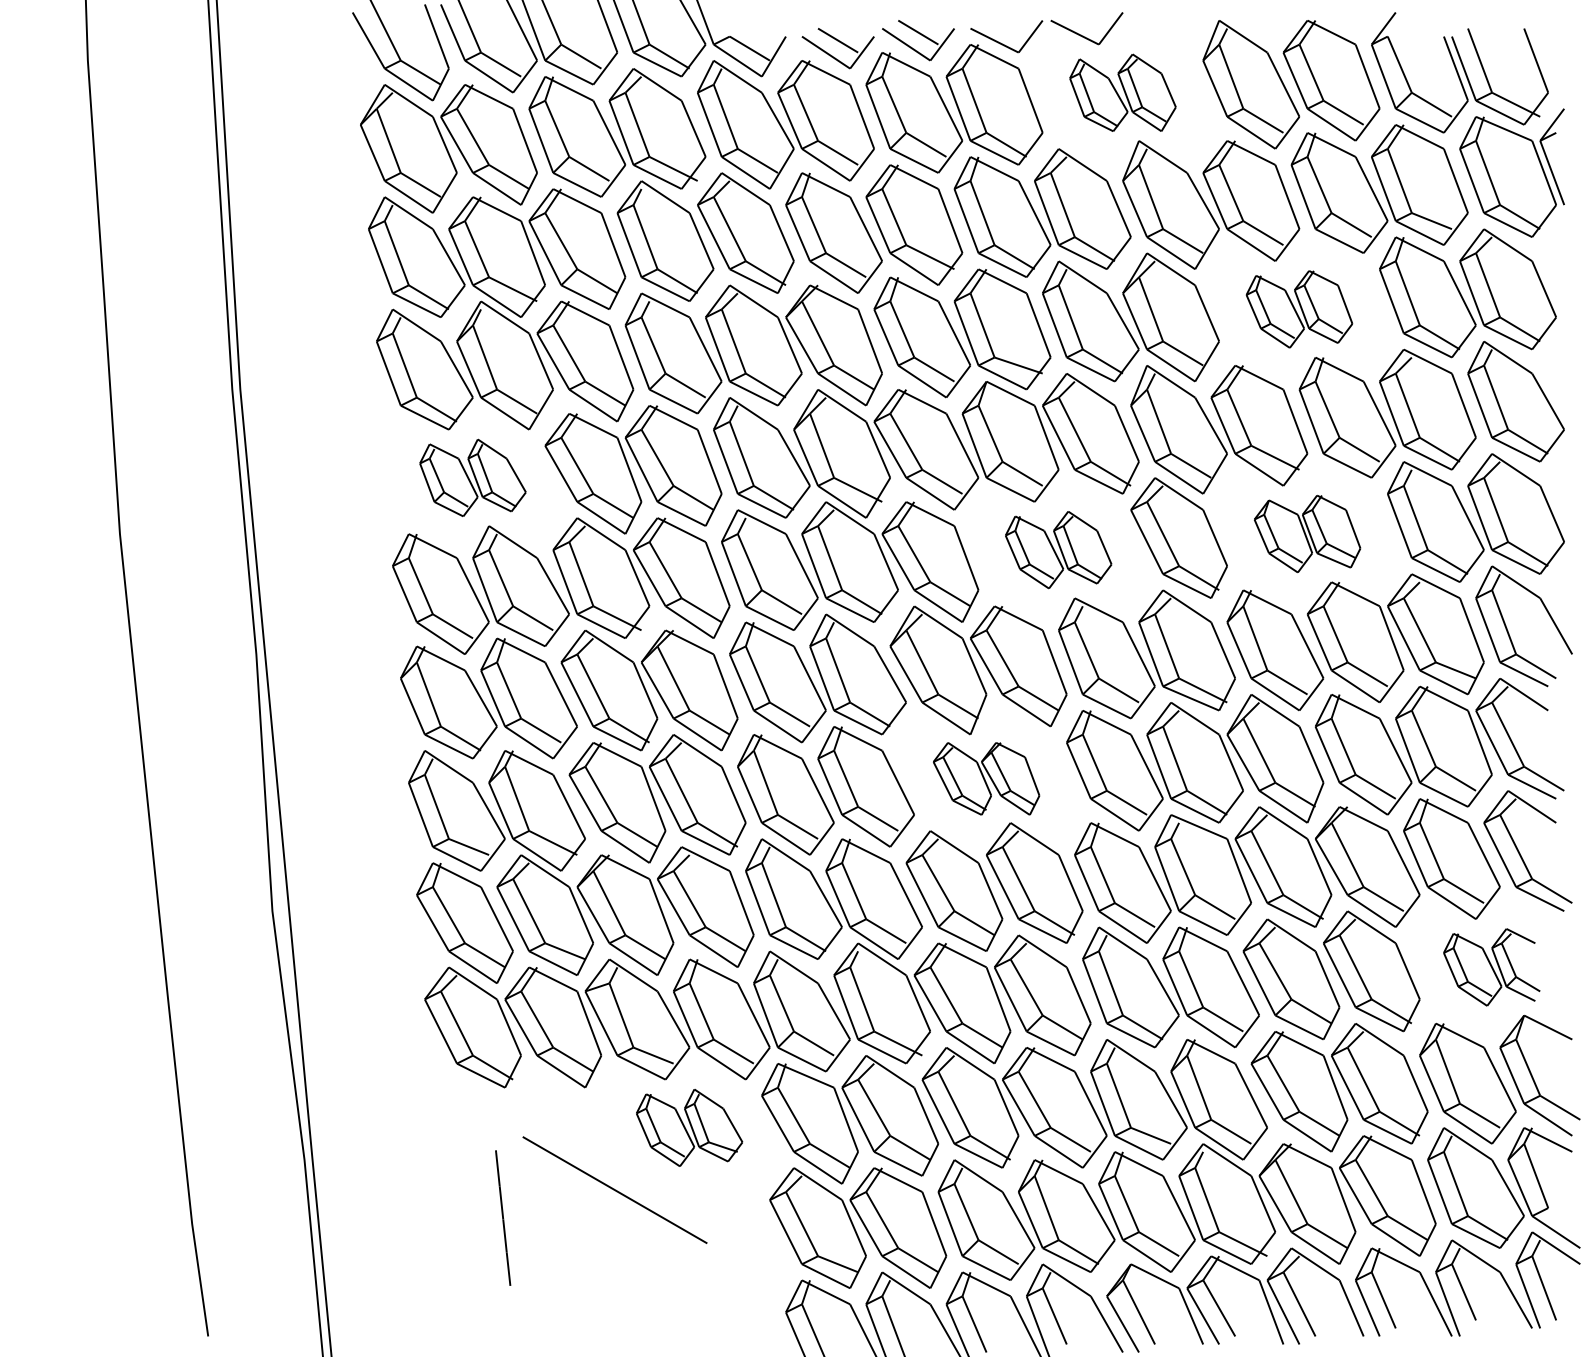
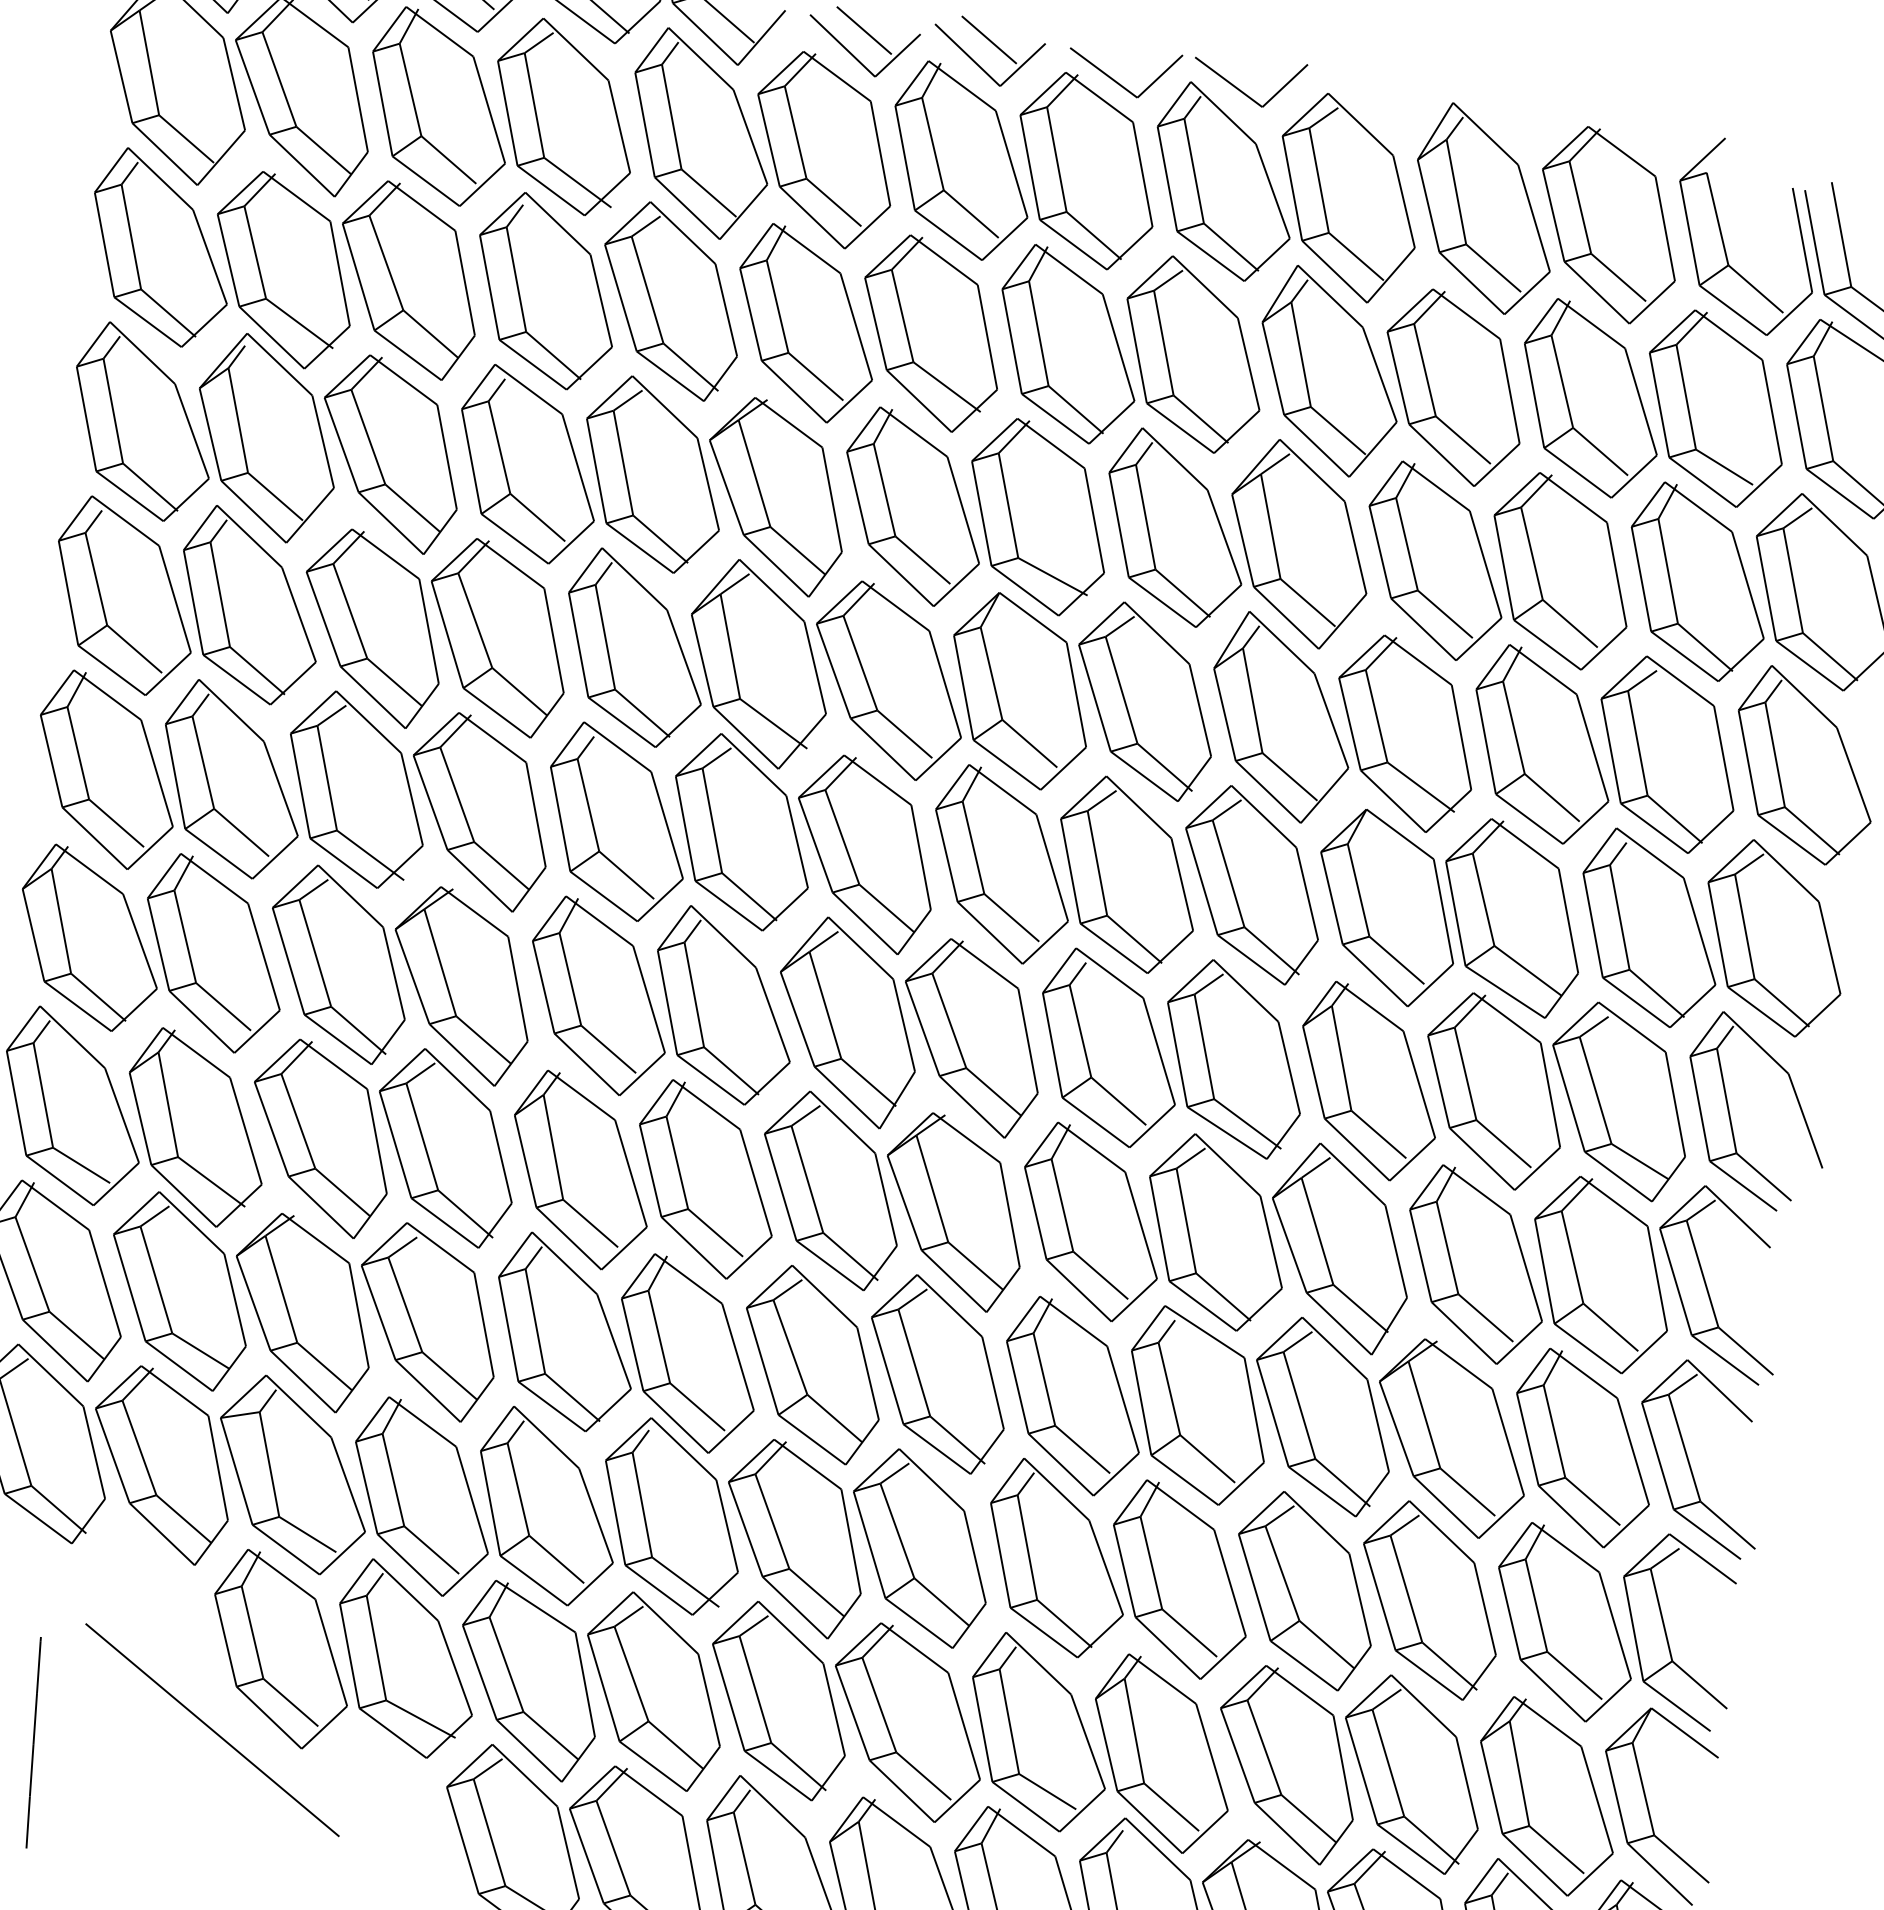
part: (1122, 92) -> (1285, 186), size x1.67
part: (1299, 309) -> (1497, 566), size x1.67
part: (472, 477) -> (186, 600), size x1.67
part: (1307, 533) -> (1449, 911), size x1.67
part: (1058, 549) -> (1064, 869), size x1.67
part: (986, 778) -> (892, 1200), size x1.67
part: (1491, 967) -> (1614, 1625), size x1.67
part: (689, 1127) -> (343, 1654), size x1.67

